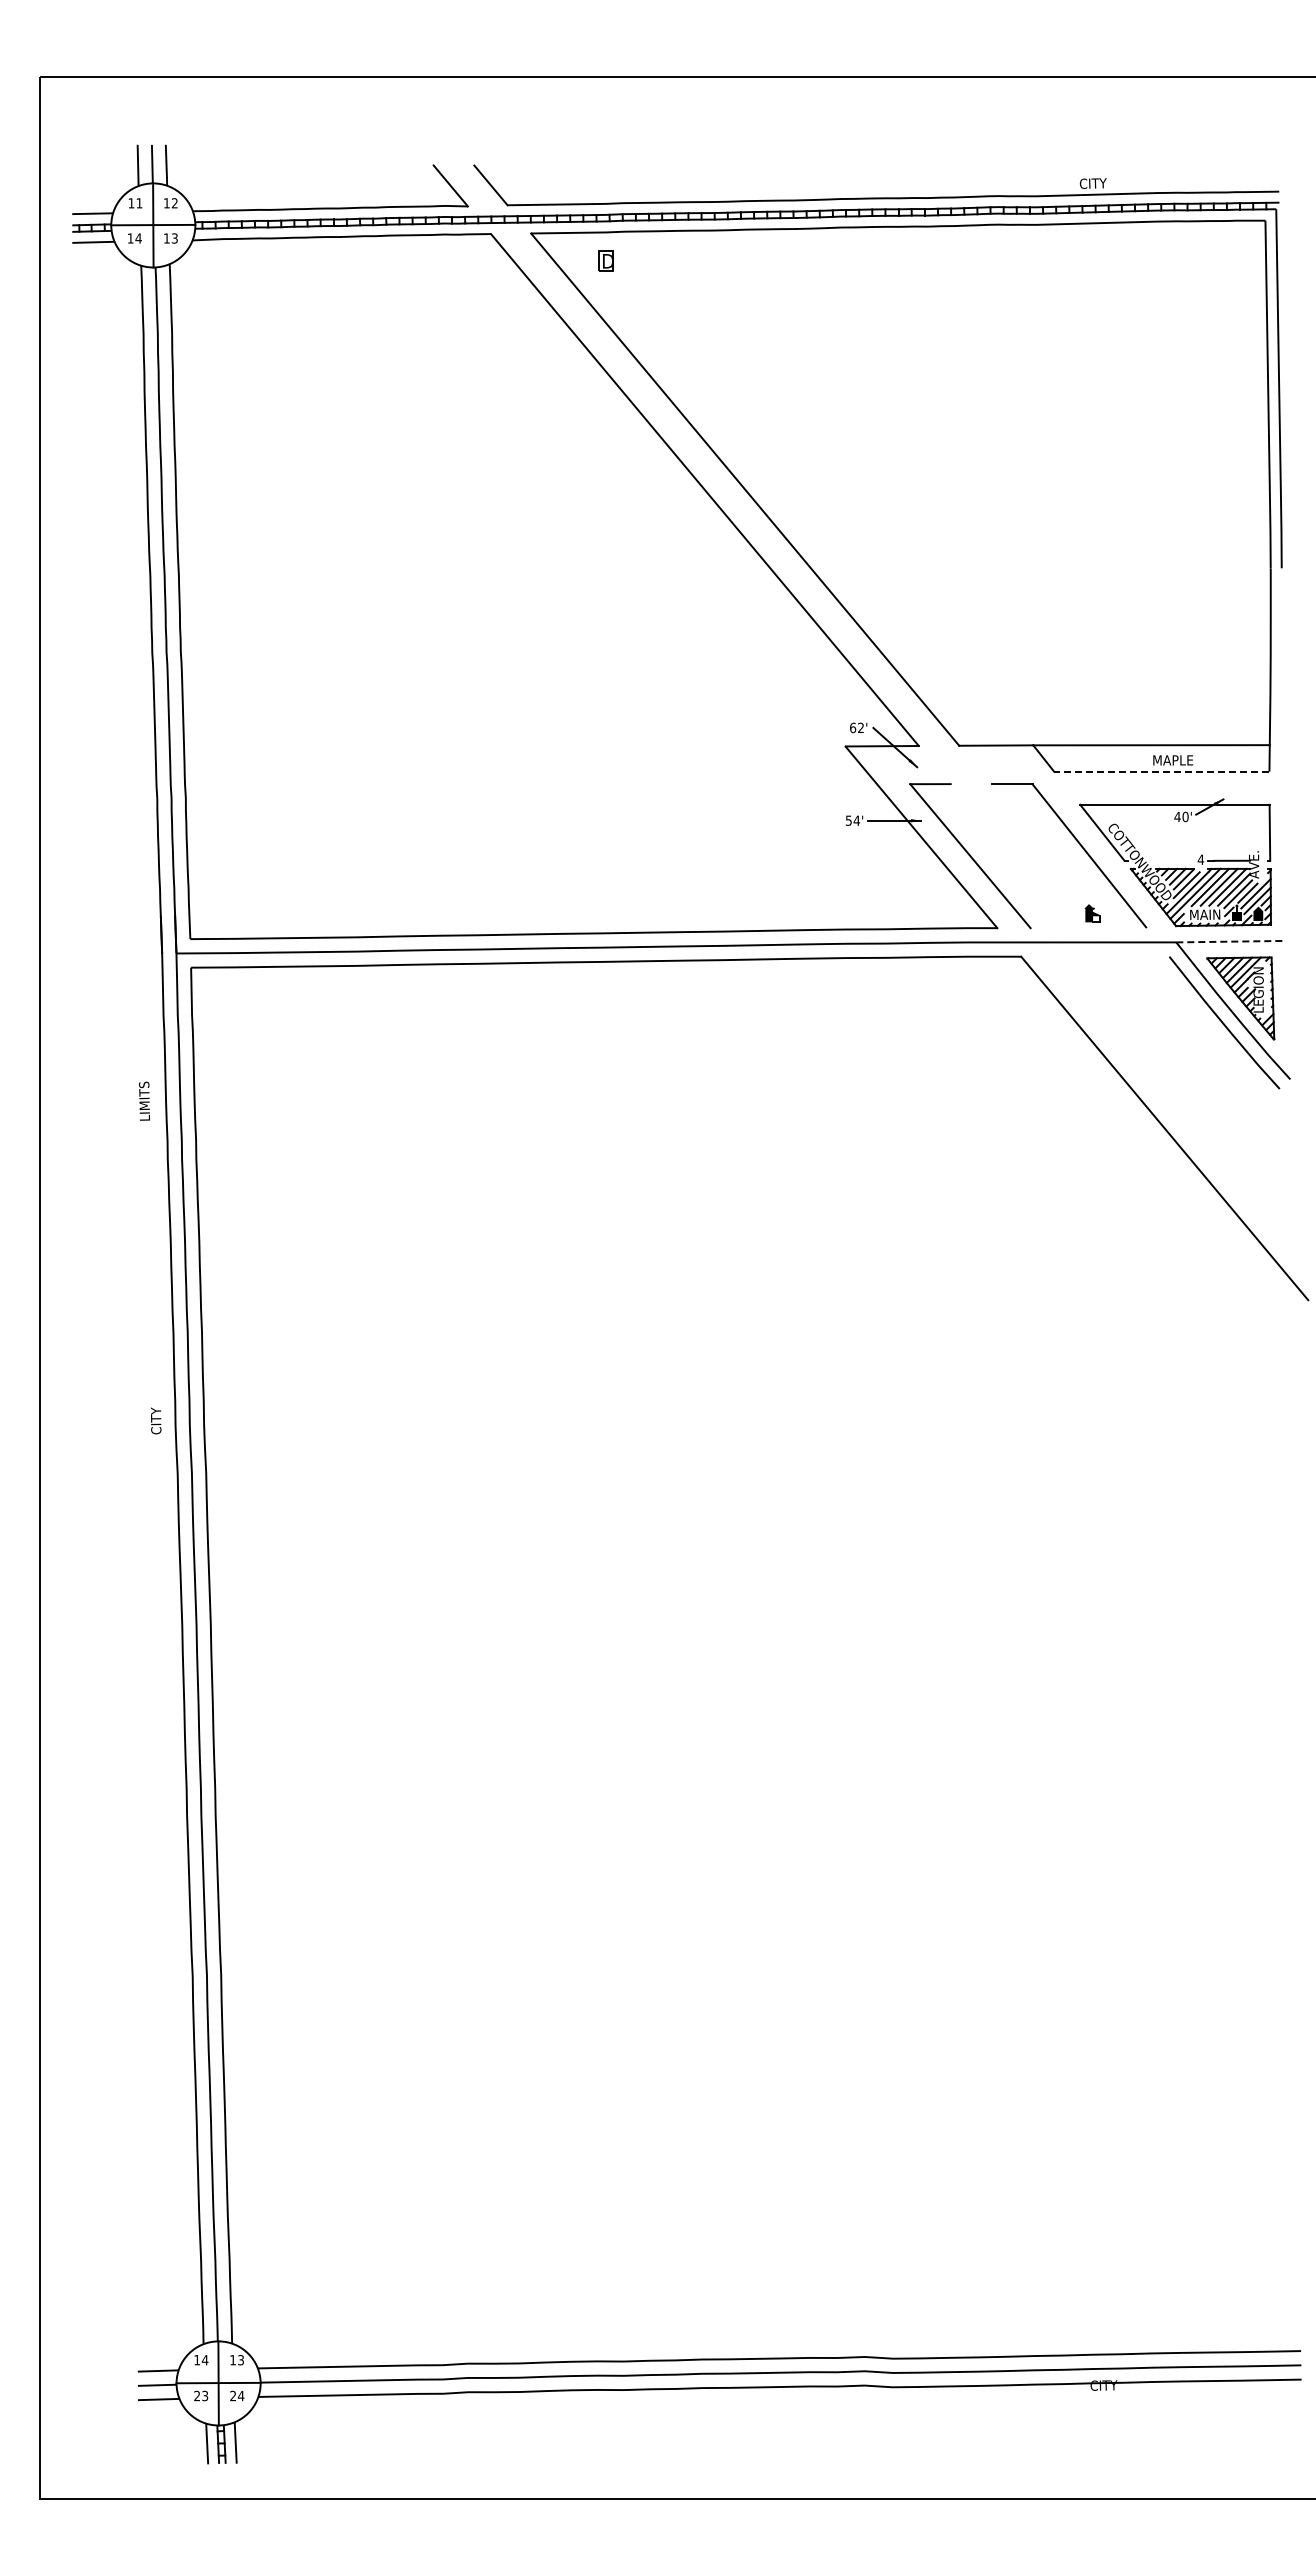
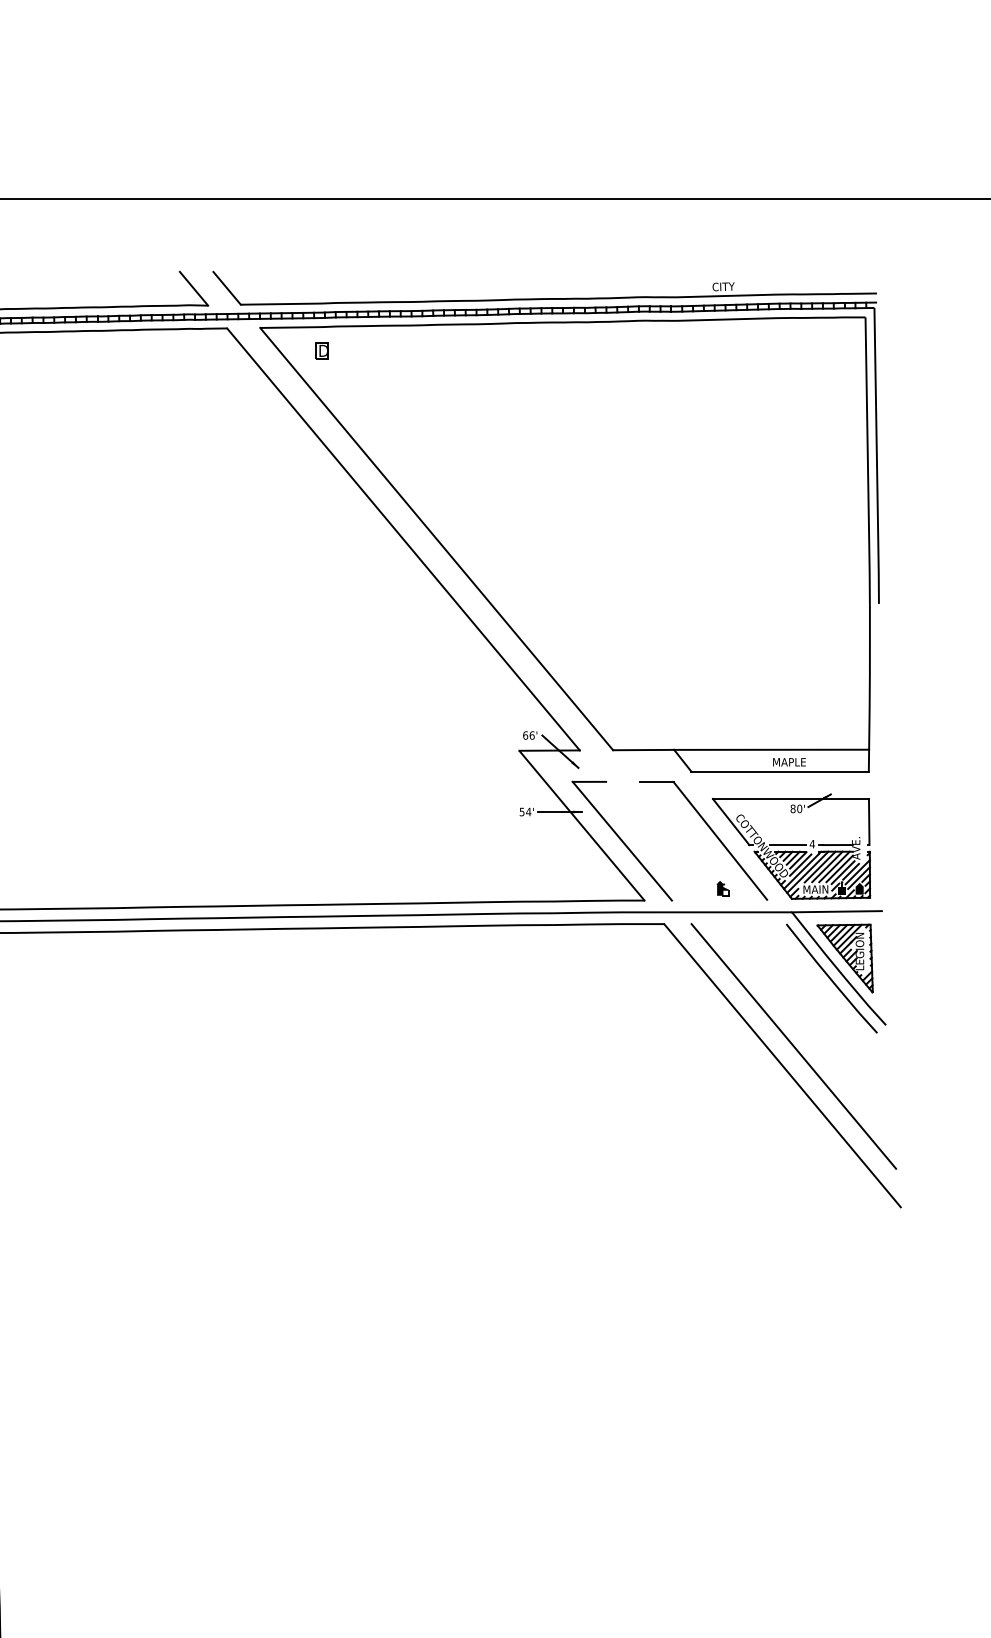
text: (861, 727) -> (532, 735), 62' -> 66'
line: (1161, 771) -> (779, 771), dashed -> solid
text: (1177, 816) -> (793, 808), 40' -> 80'
line: (1171, 860) -> (788, 844), added
line: (1230, 941) -> (836, 911), dashed -> solid
line: (1178, 1104) -> (793, 1045), added

